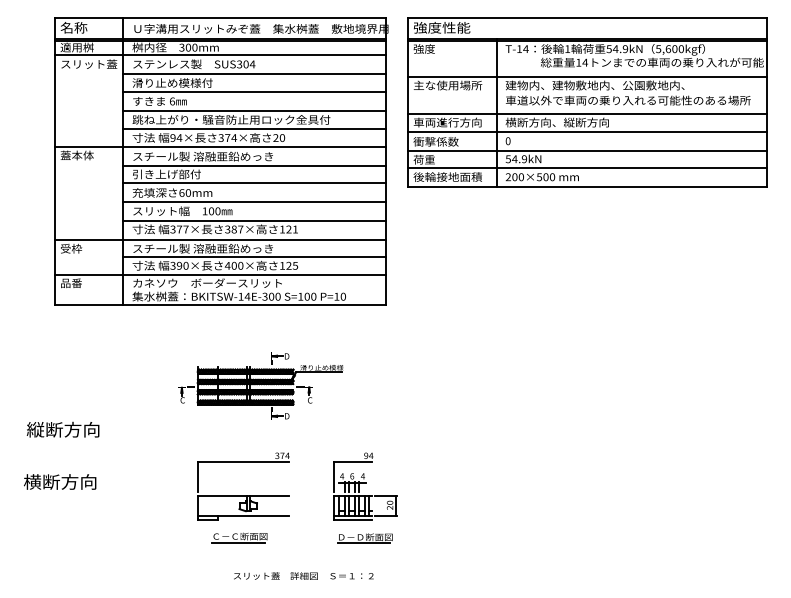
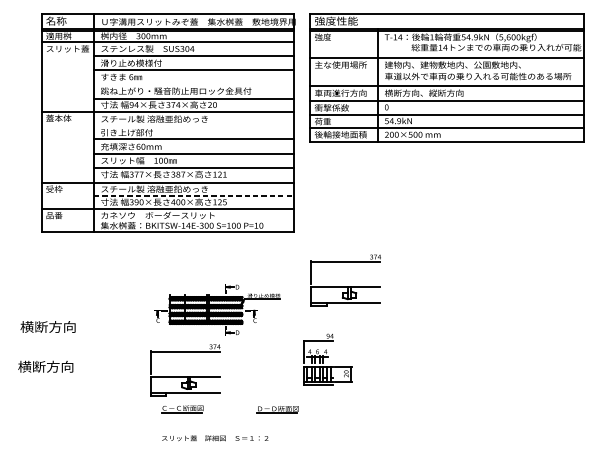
line: (254, 110) -> (193, 84), removed
line: (254, 165) -> (193, 125), removed
line: (255, 257) -> (194, 195), solid -> dashed
part: (454, 377) -> (345, 287), added
part: (260, 385) -> (217, 309), moved
text: (34, 429) -> (26, 326), 縦断方向 -> 横断方向
part: (365, 486) -> (327, 359), moved
text: (303, 575) -> (215, 437), moved

